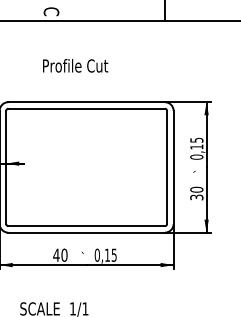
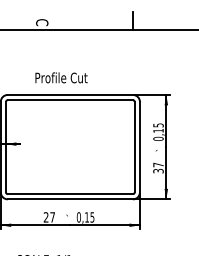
text: (75, 65) -> (61, 77), moved
text: (196, 189) -> (158, 164), 30 -> 37
text: (60, 255) -> (49, 217), 40 -> 27

